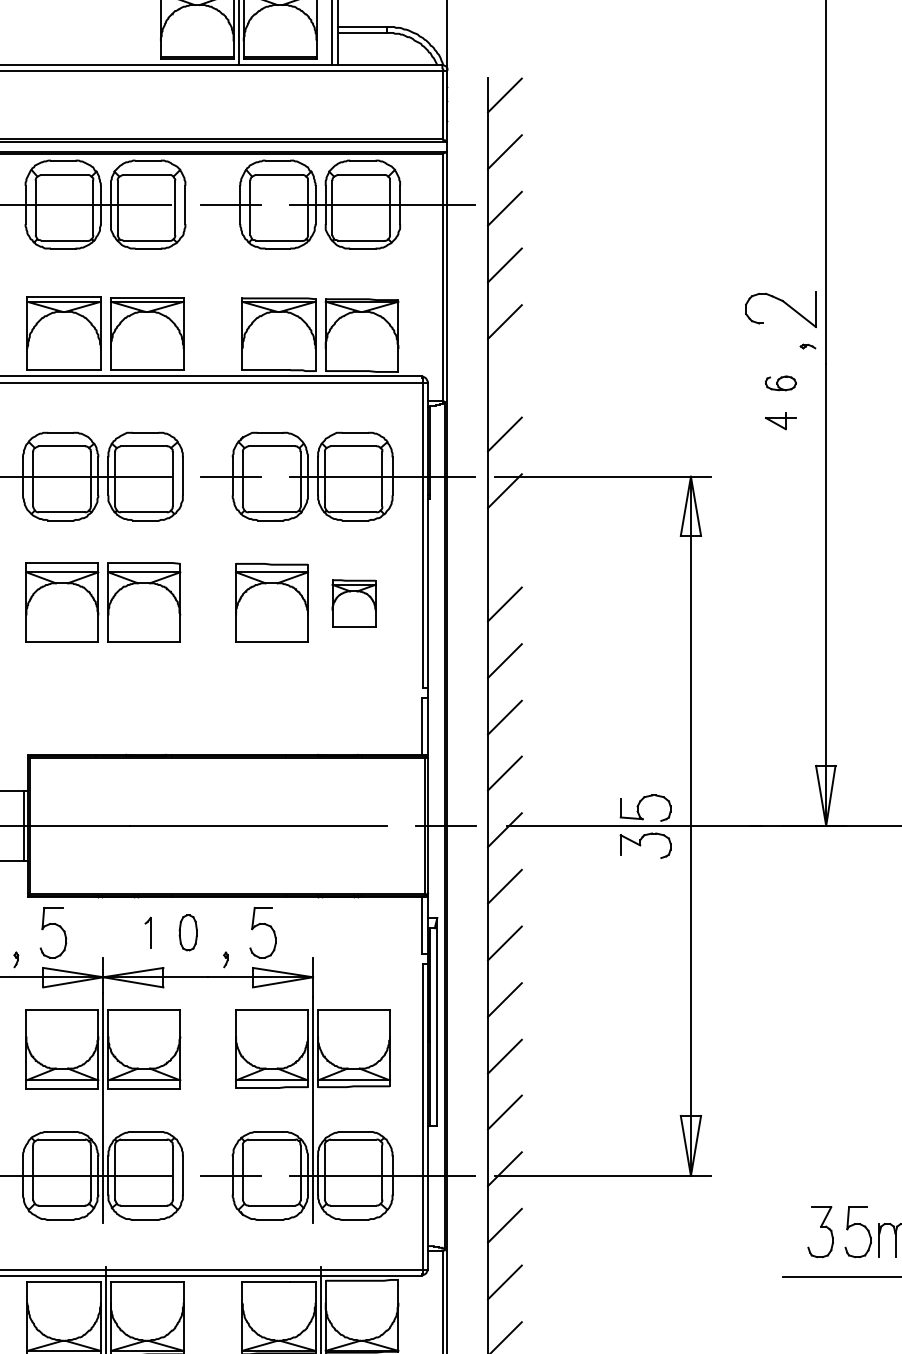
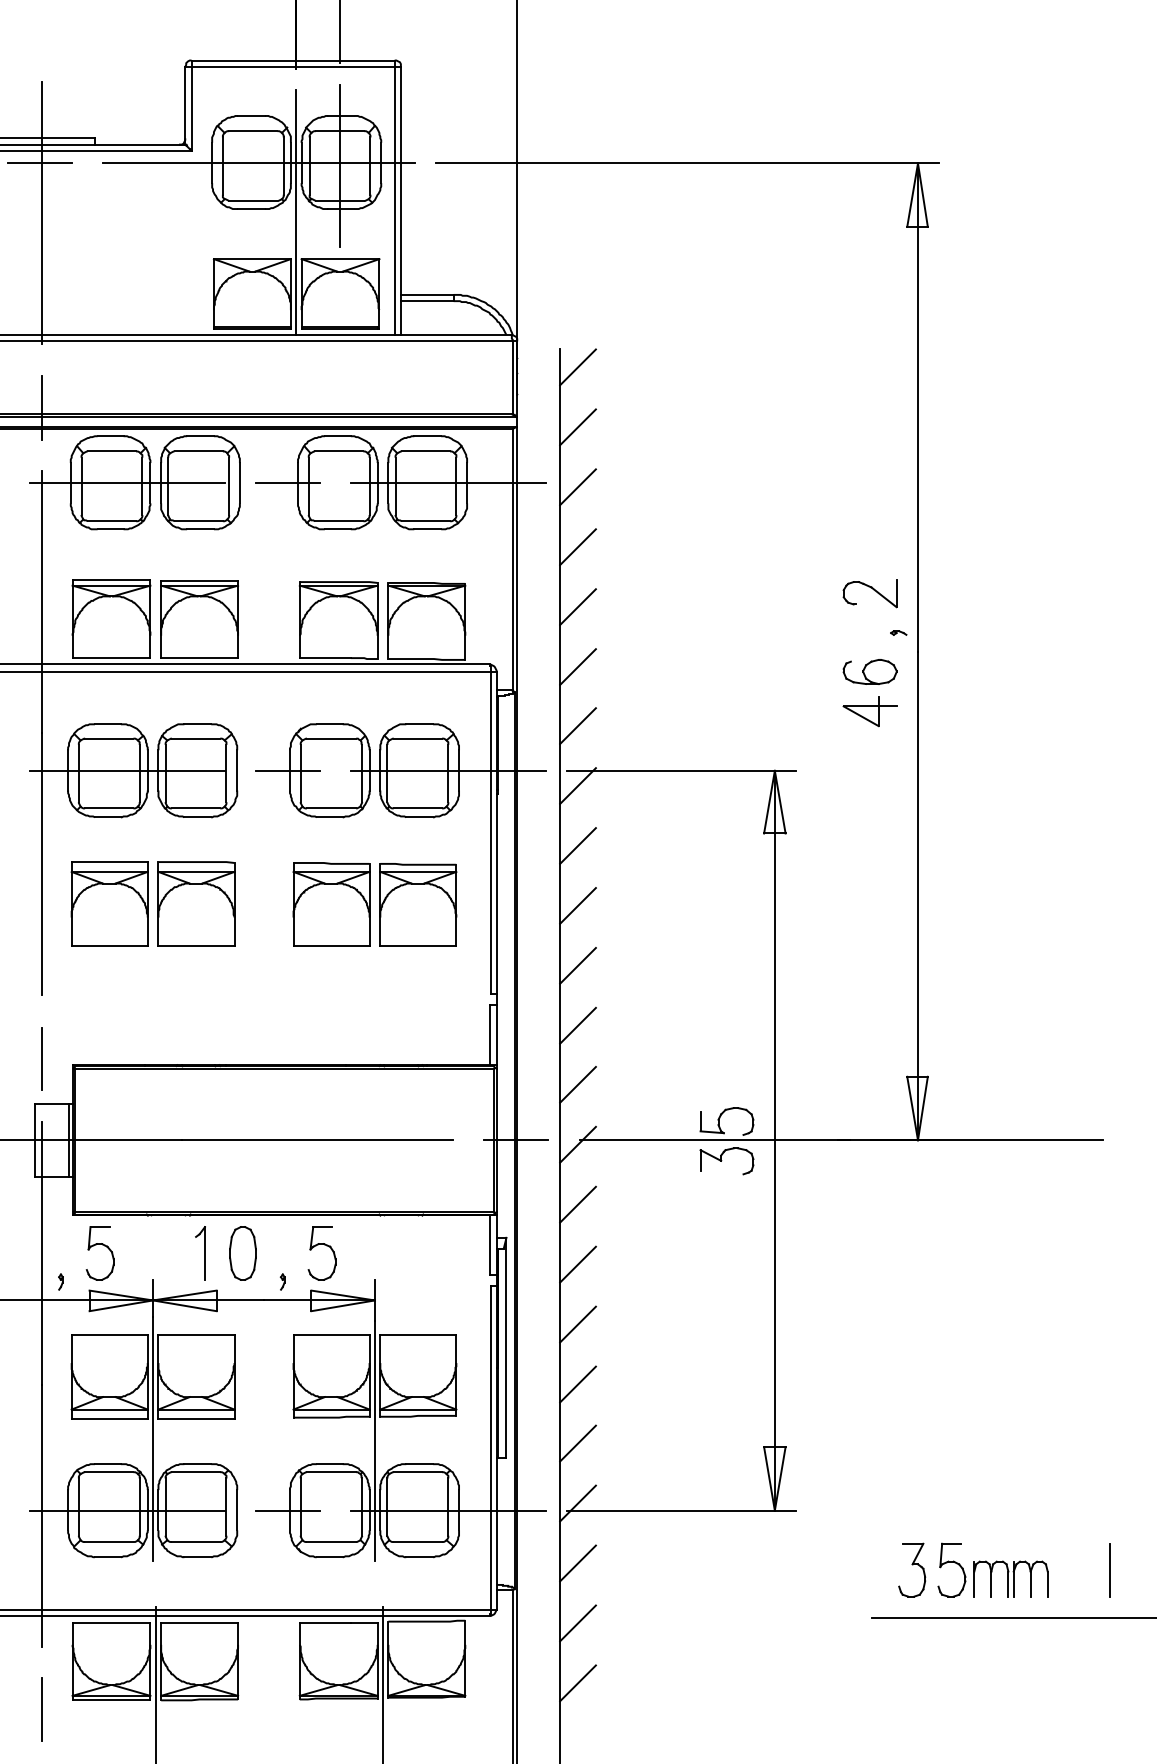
part: (780, 309) -> (869, 593), size x0.71
line: (504, 378) -> (577, 666), added
part: (780, 382) -> (869, 671), size x1.67
part: (780, 420) -> (869, 711), size x1.67
line: (504, 547) -> (577, 845), added
part: (354, 603) -> (418, 904), size x1.67
part: (148, 932) -> (200, 1253), size x1.67
part: (187, 932) -> (242, 1253), size x1.43

